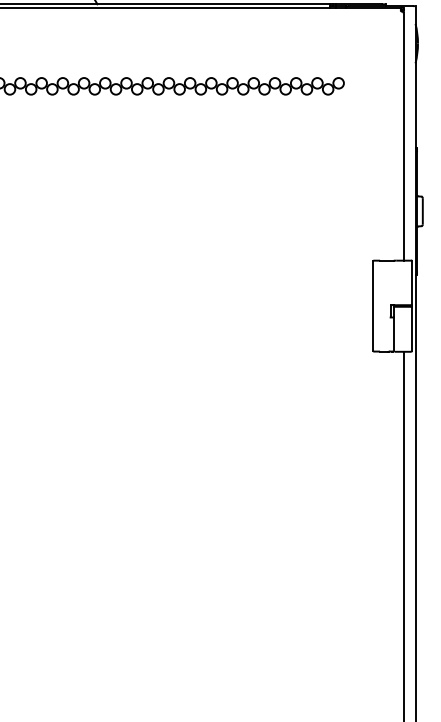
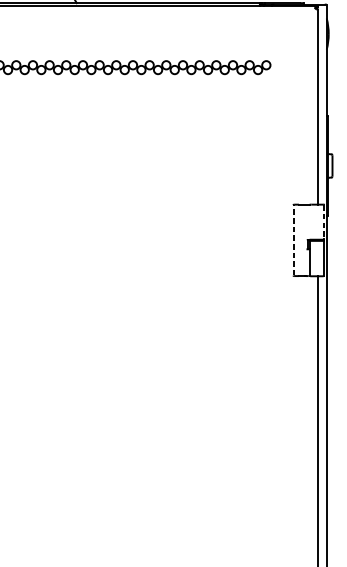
line: (411, 283) -> (323, 222), solid -> dashed
line: (373, 306) -> (293, 240), solid -> dashed

